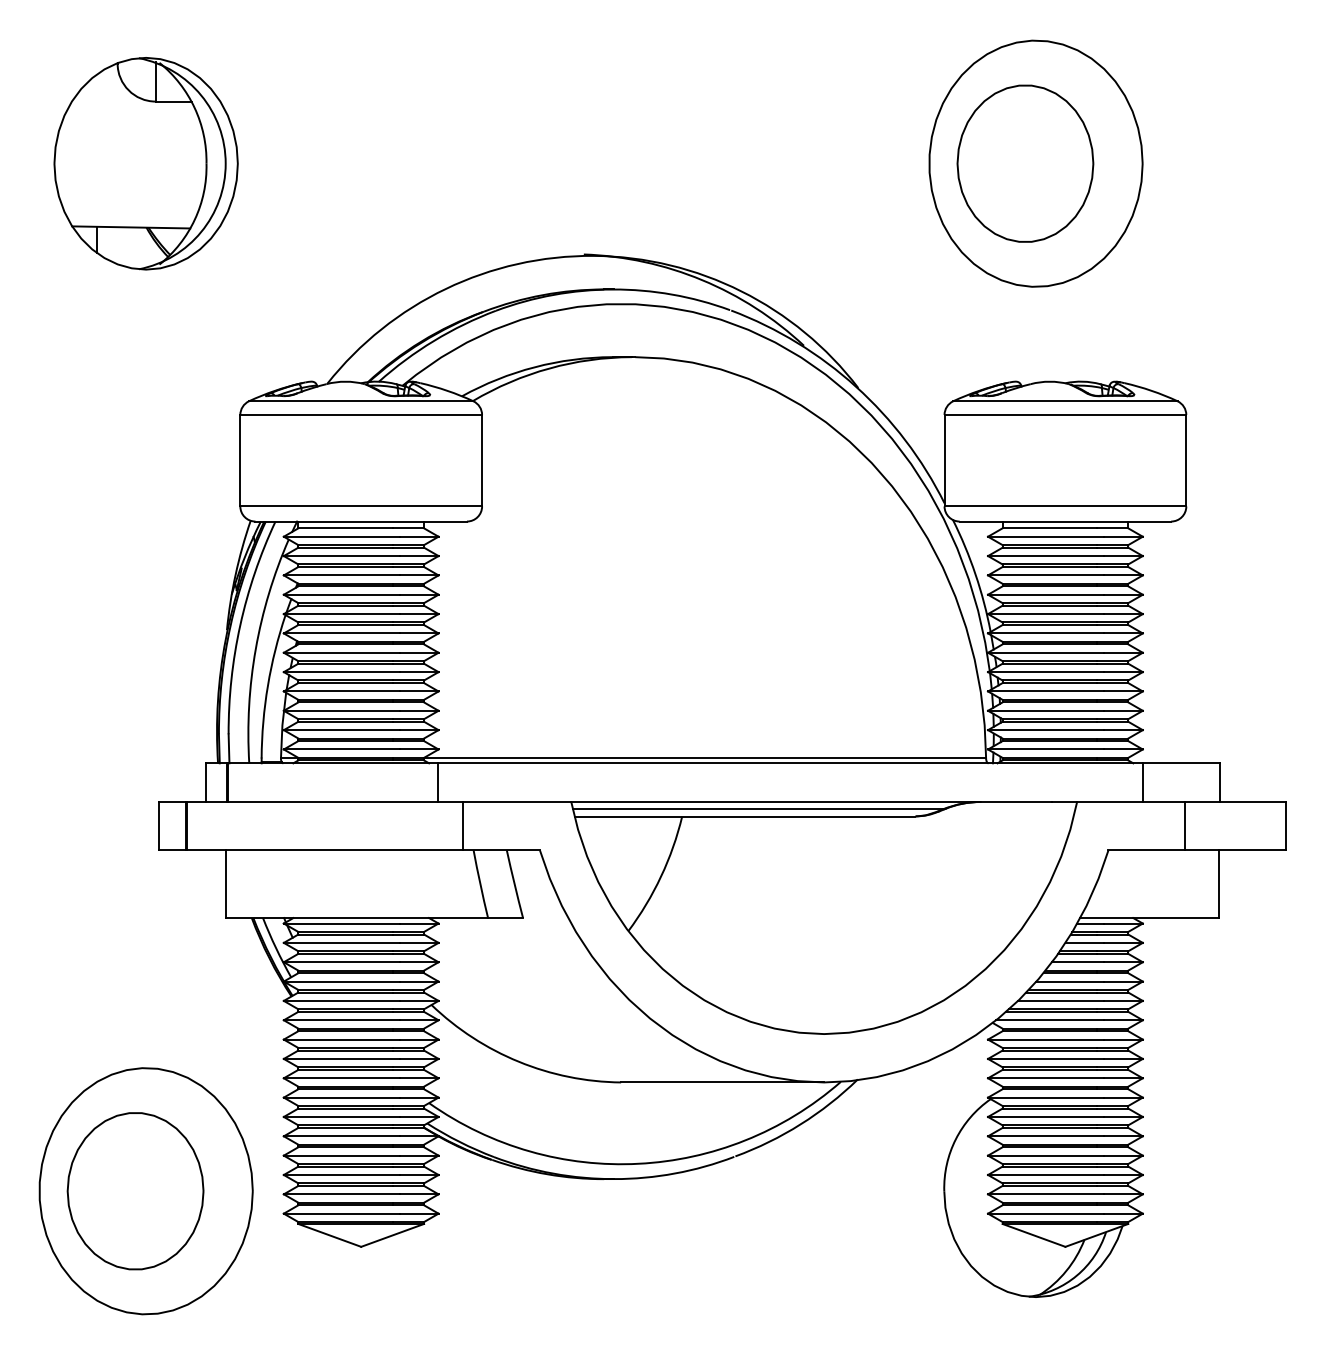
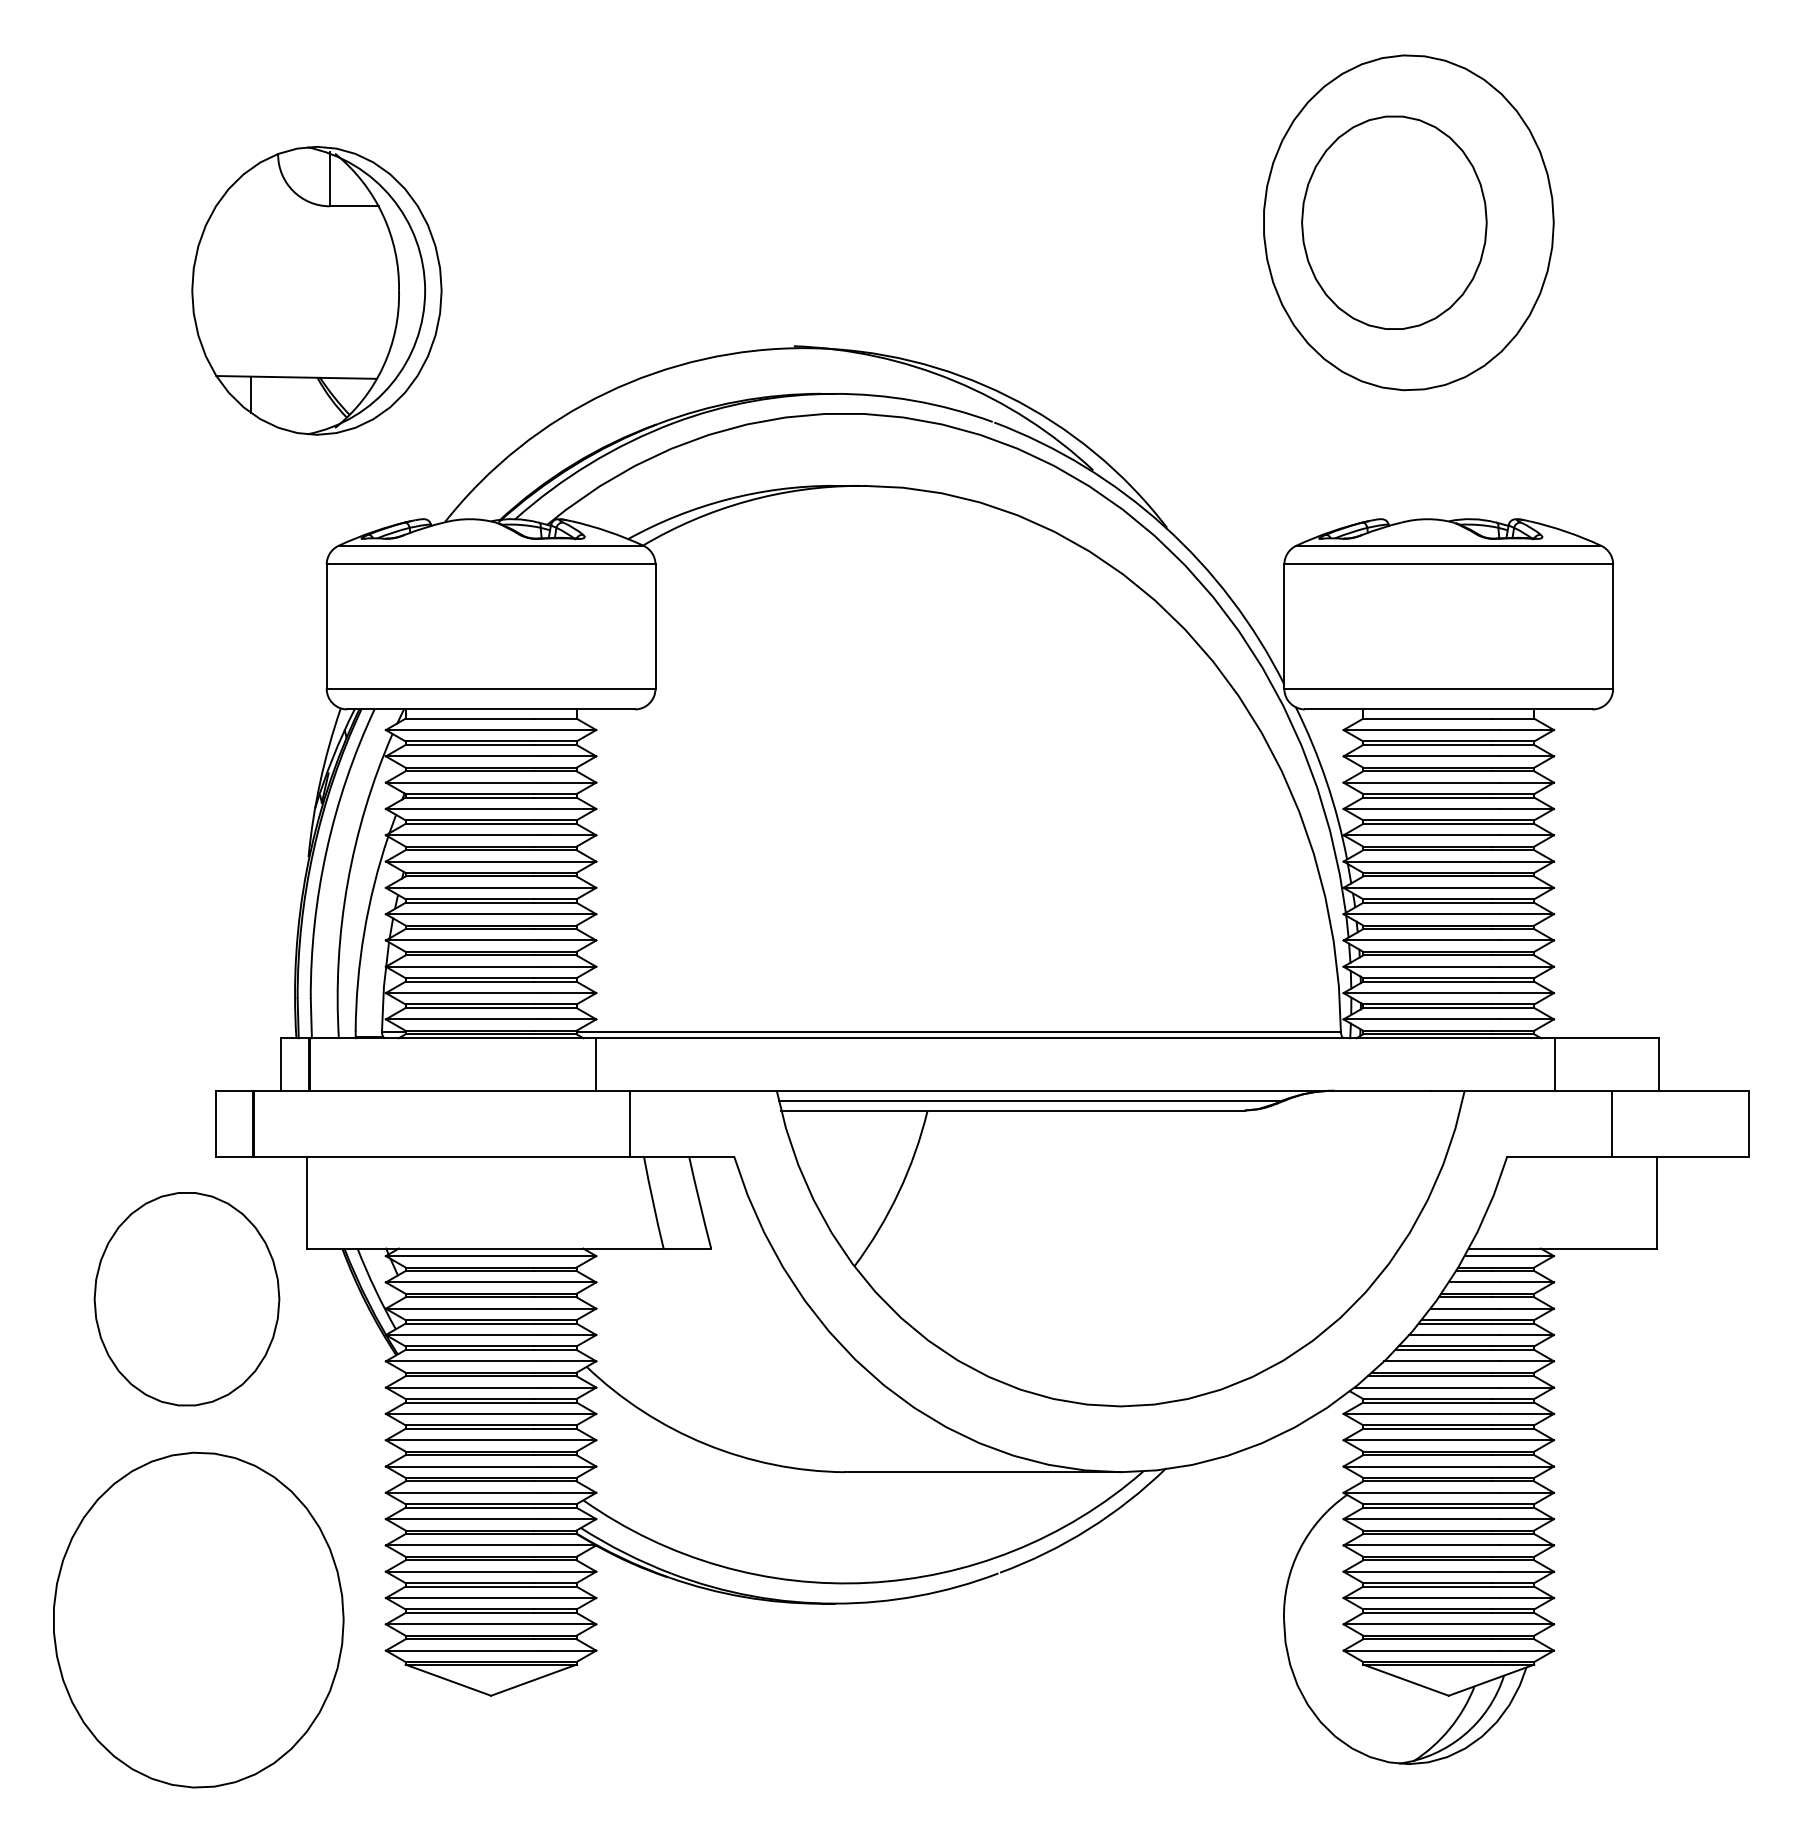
part: (145, 163) -> (316, 290), moved
part: (135, 1191) -> (186, 1299), moved

